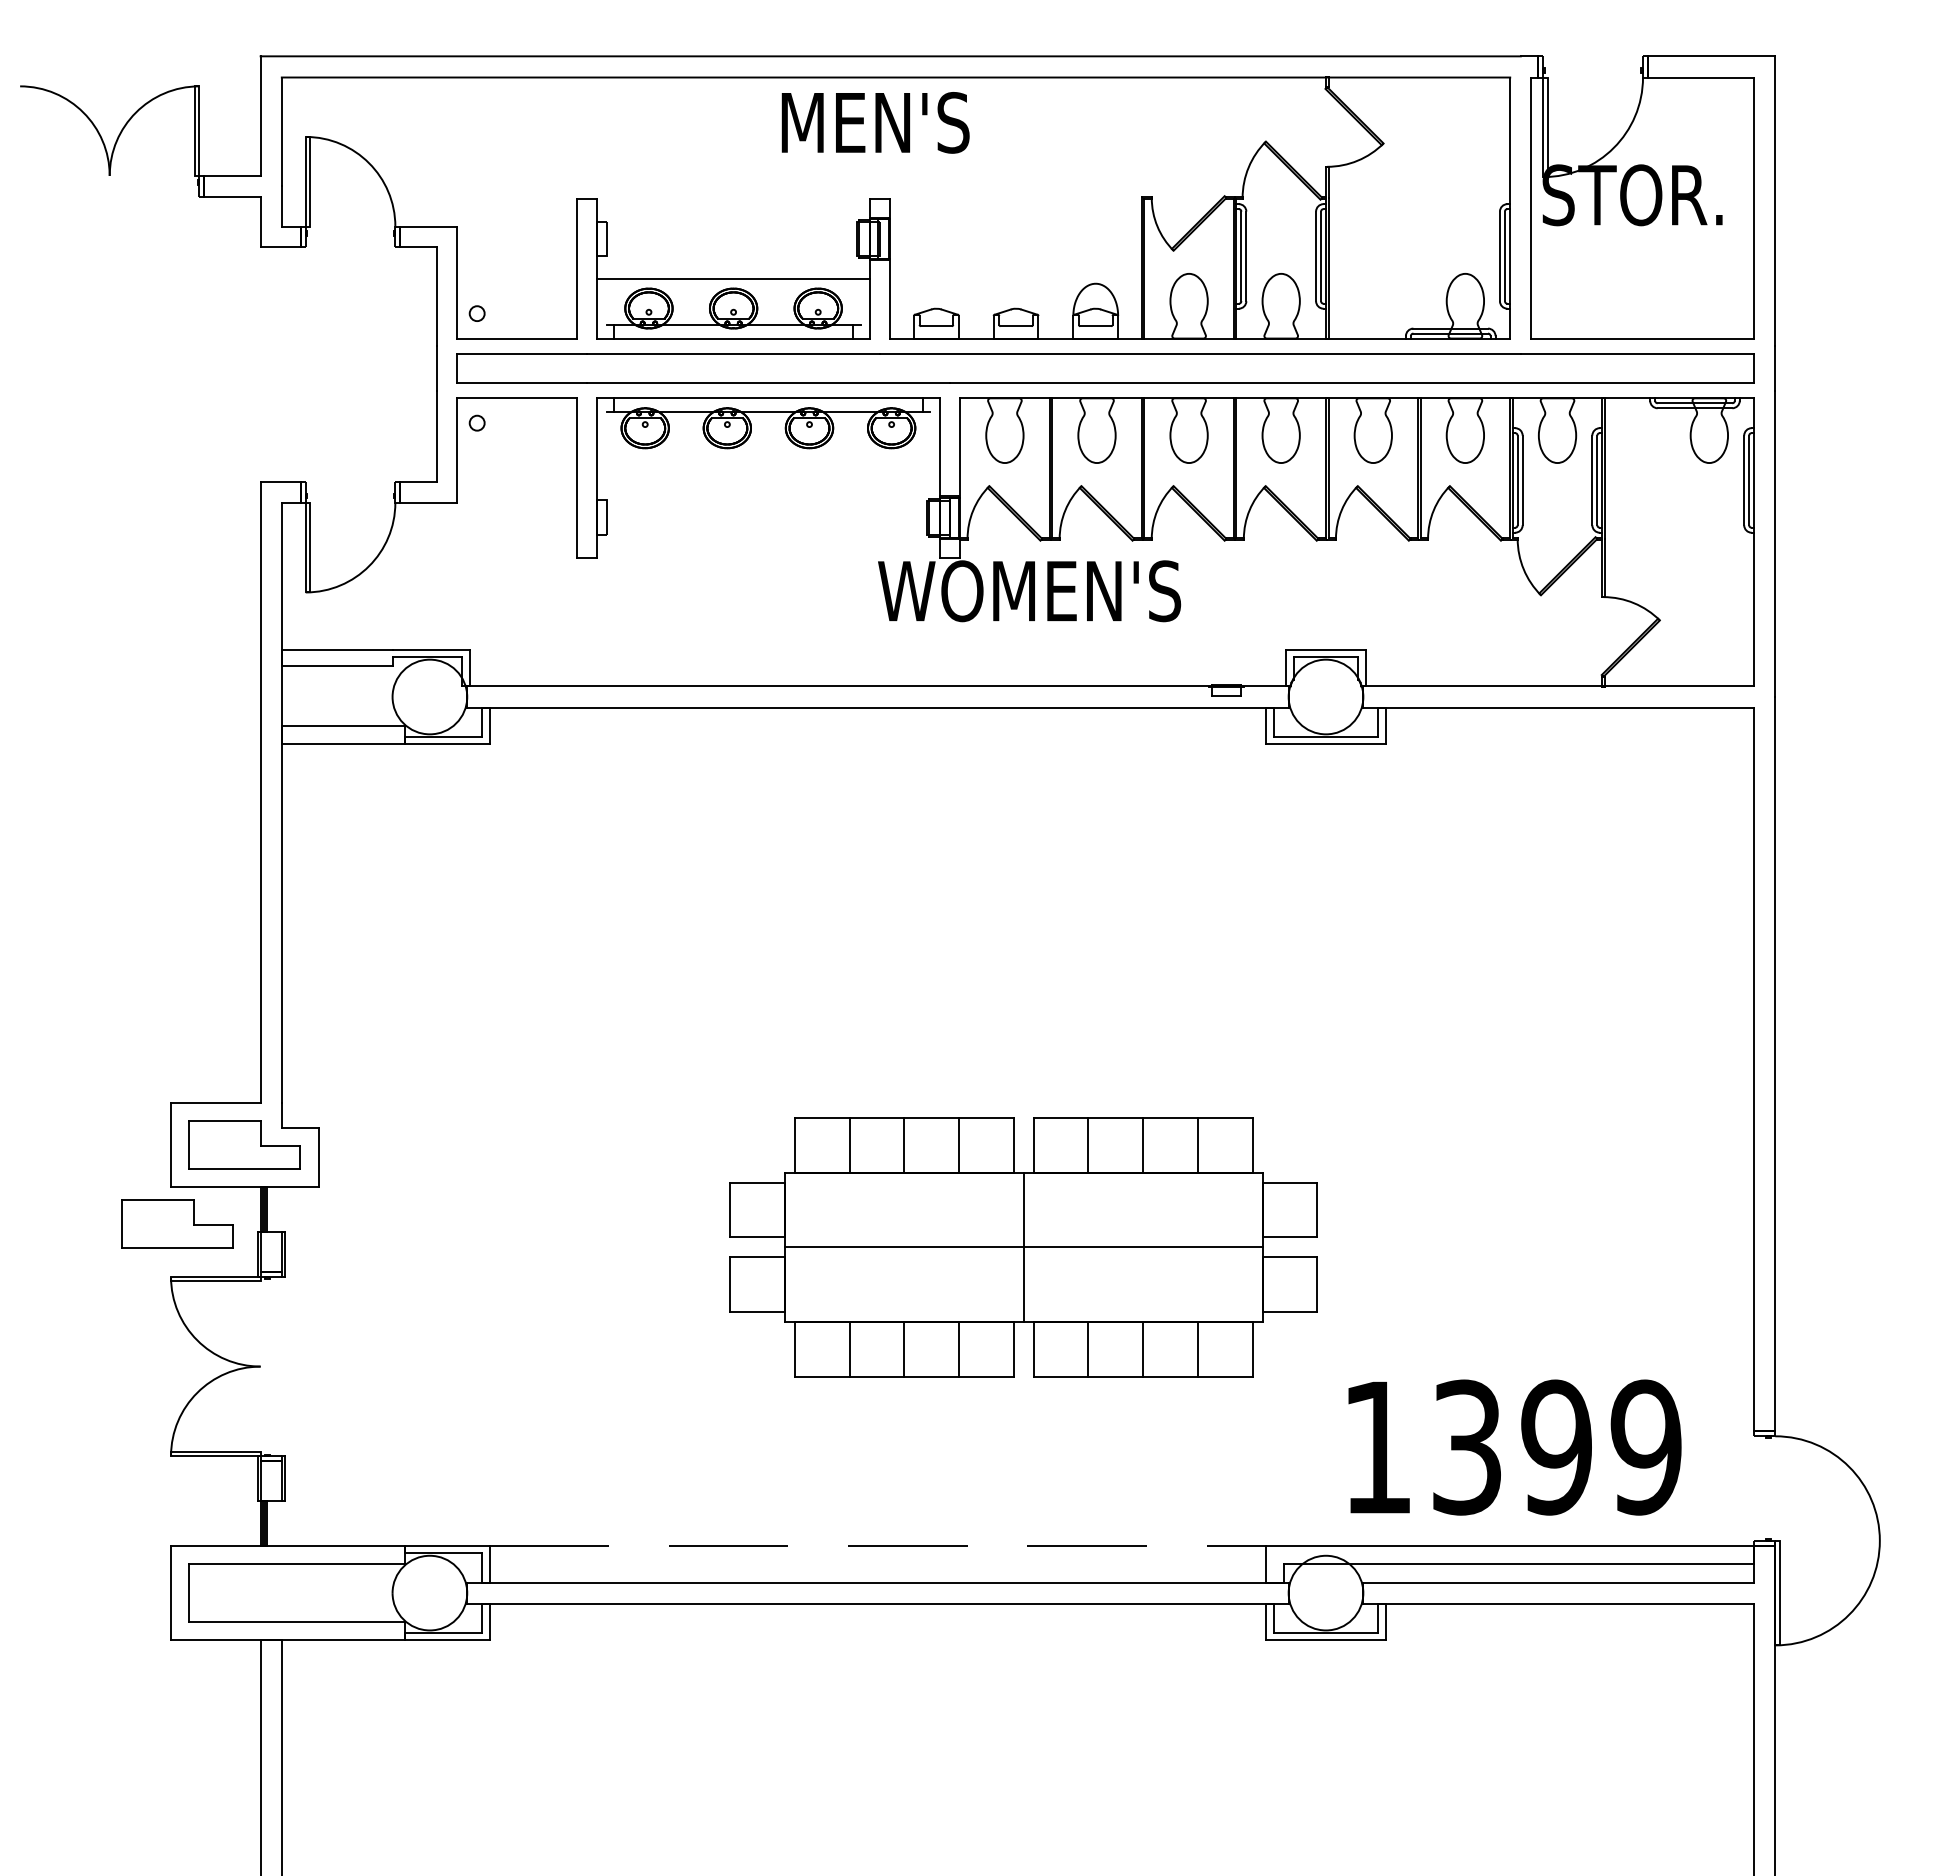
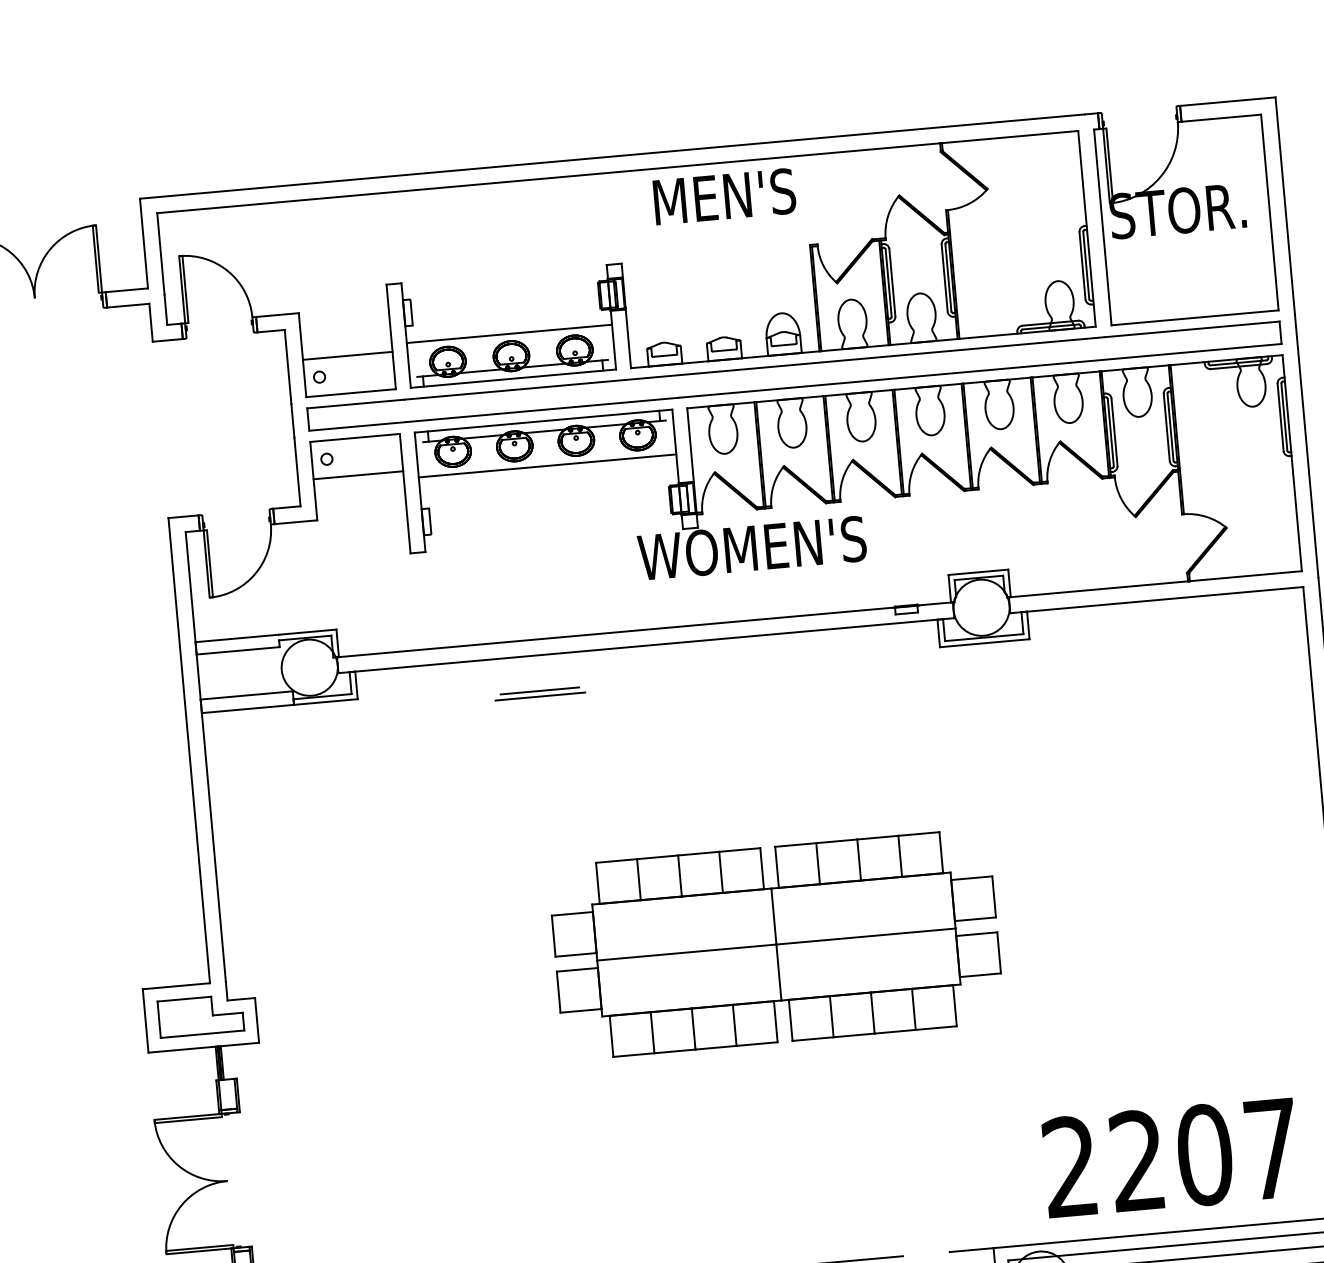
text: (875, 122) -> (724, 196), moved
line: (516, 288) -> (347, 355), added
line: (516, 448) -> (358, 475), added
line: (768, 458) -> (547, 466), added
line: (731, 754) -> (539, 690), added
line: (731, 762) -> (540, 696), added
part: (177, 1223) -> (155, 1079), removed
part: (1023, 1247) -> (776, 944), moved
text: (1512, 1447) -> (1171, 1157), 1399 -> 2207

